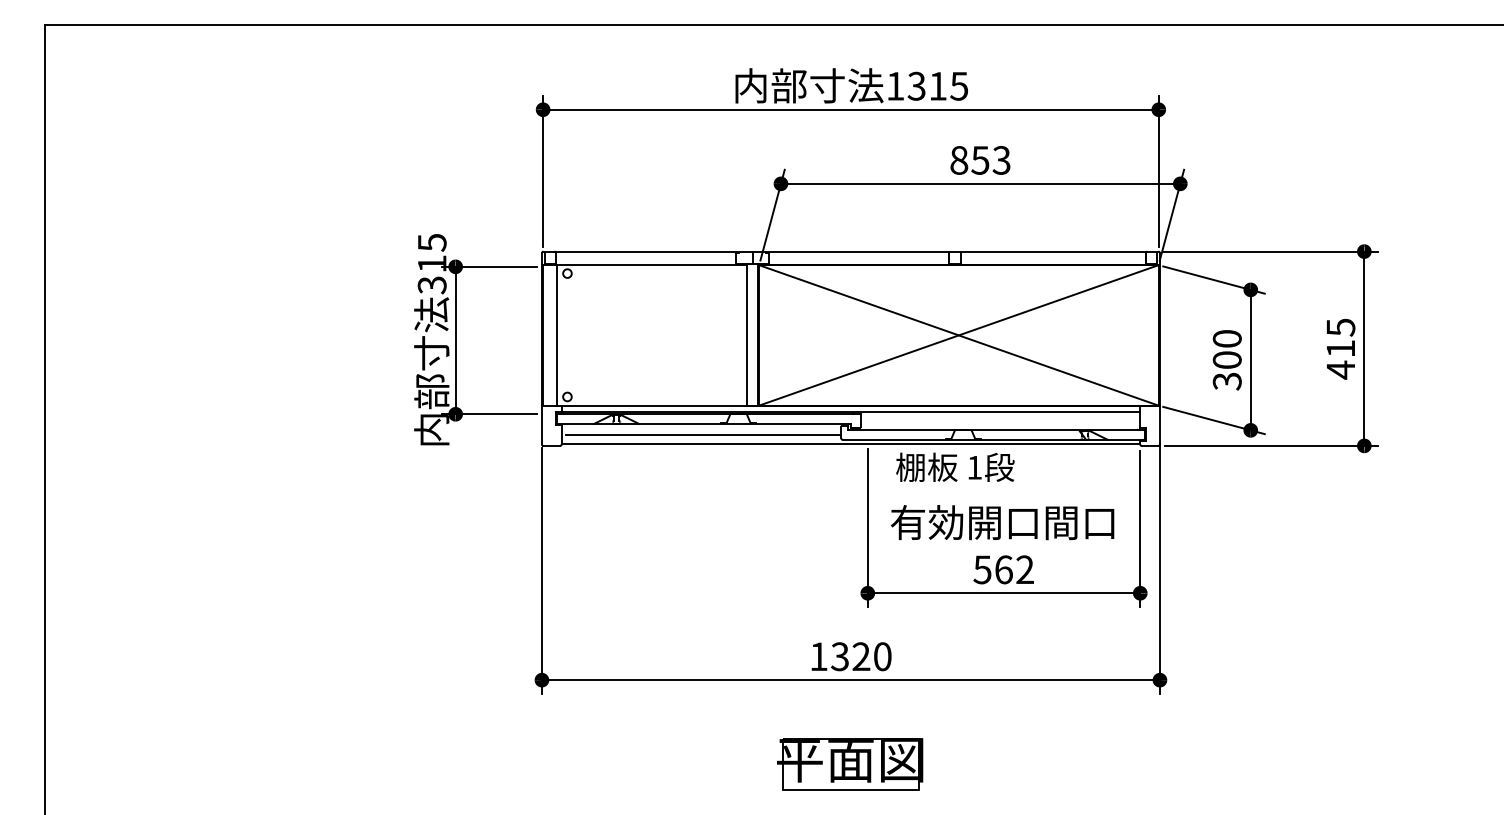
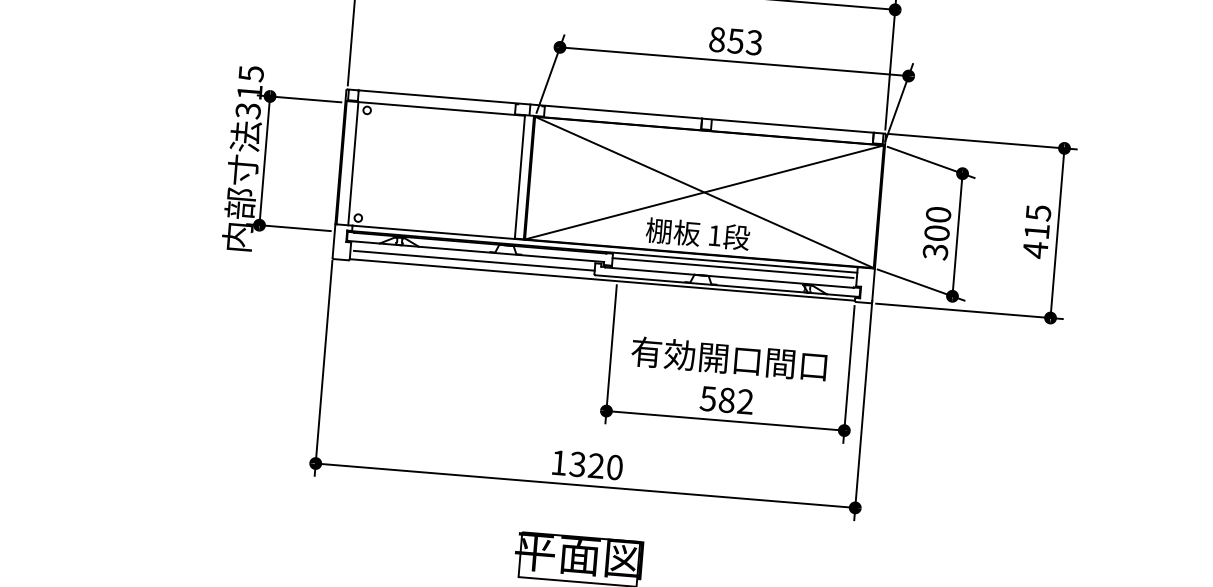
line: (998, 418) -> (733, 267), added
text: (955, 466) -> (698, 233), moved
text: (1003, 569) -> (726, 400), 562 -> 582

